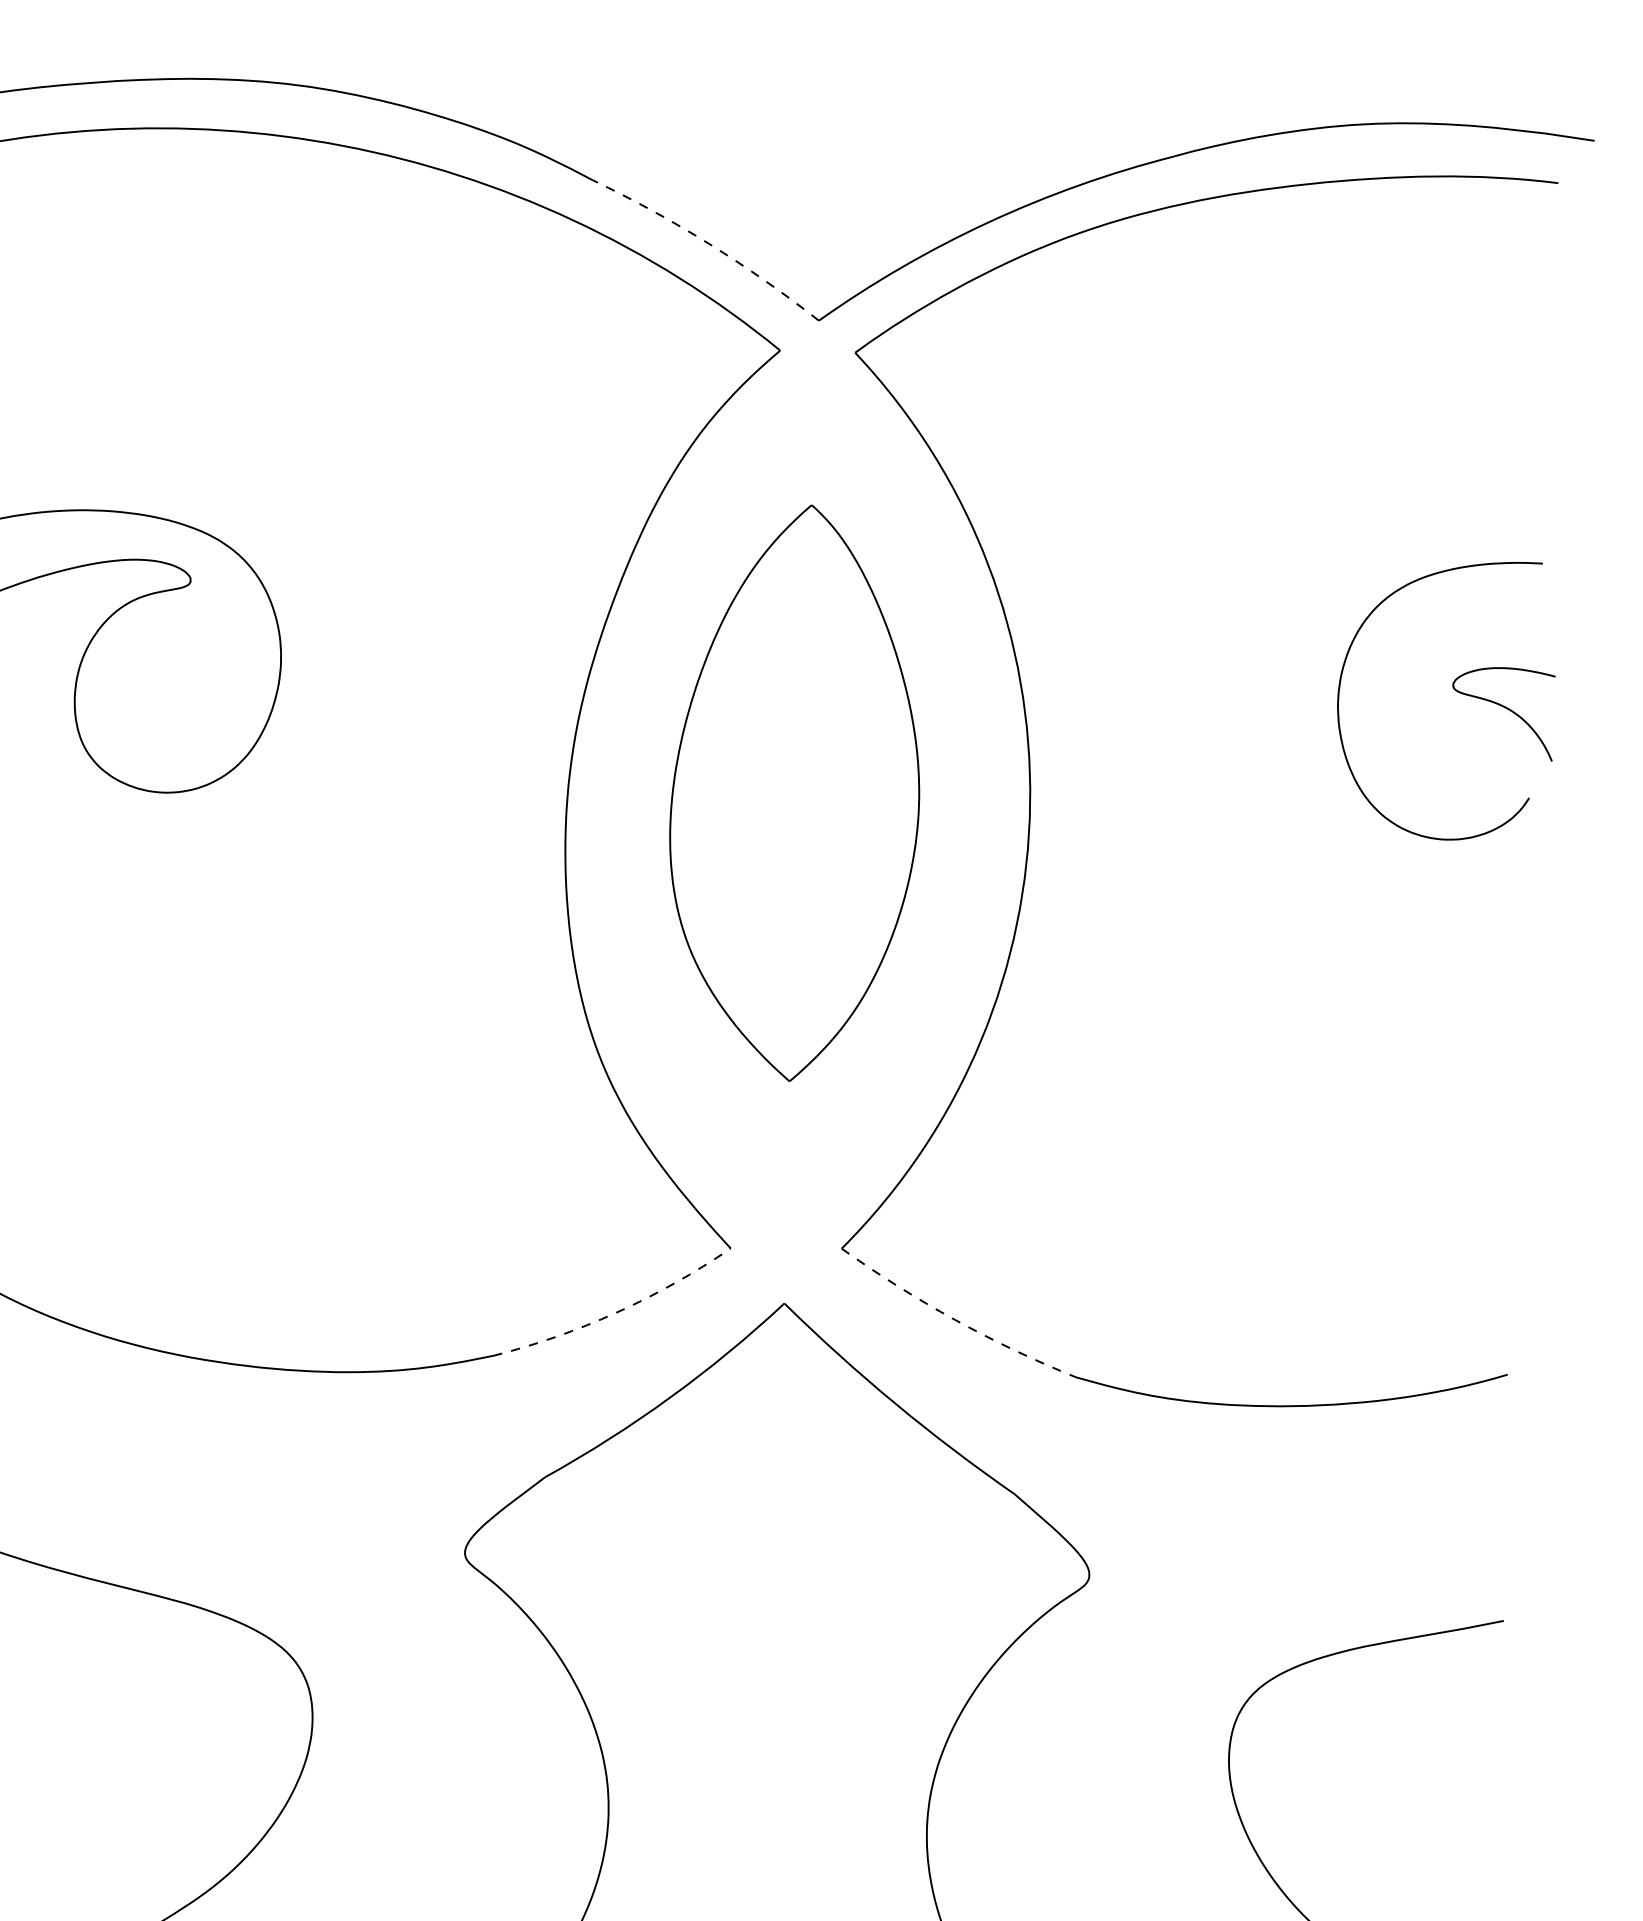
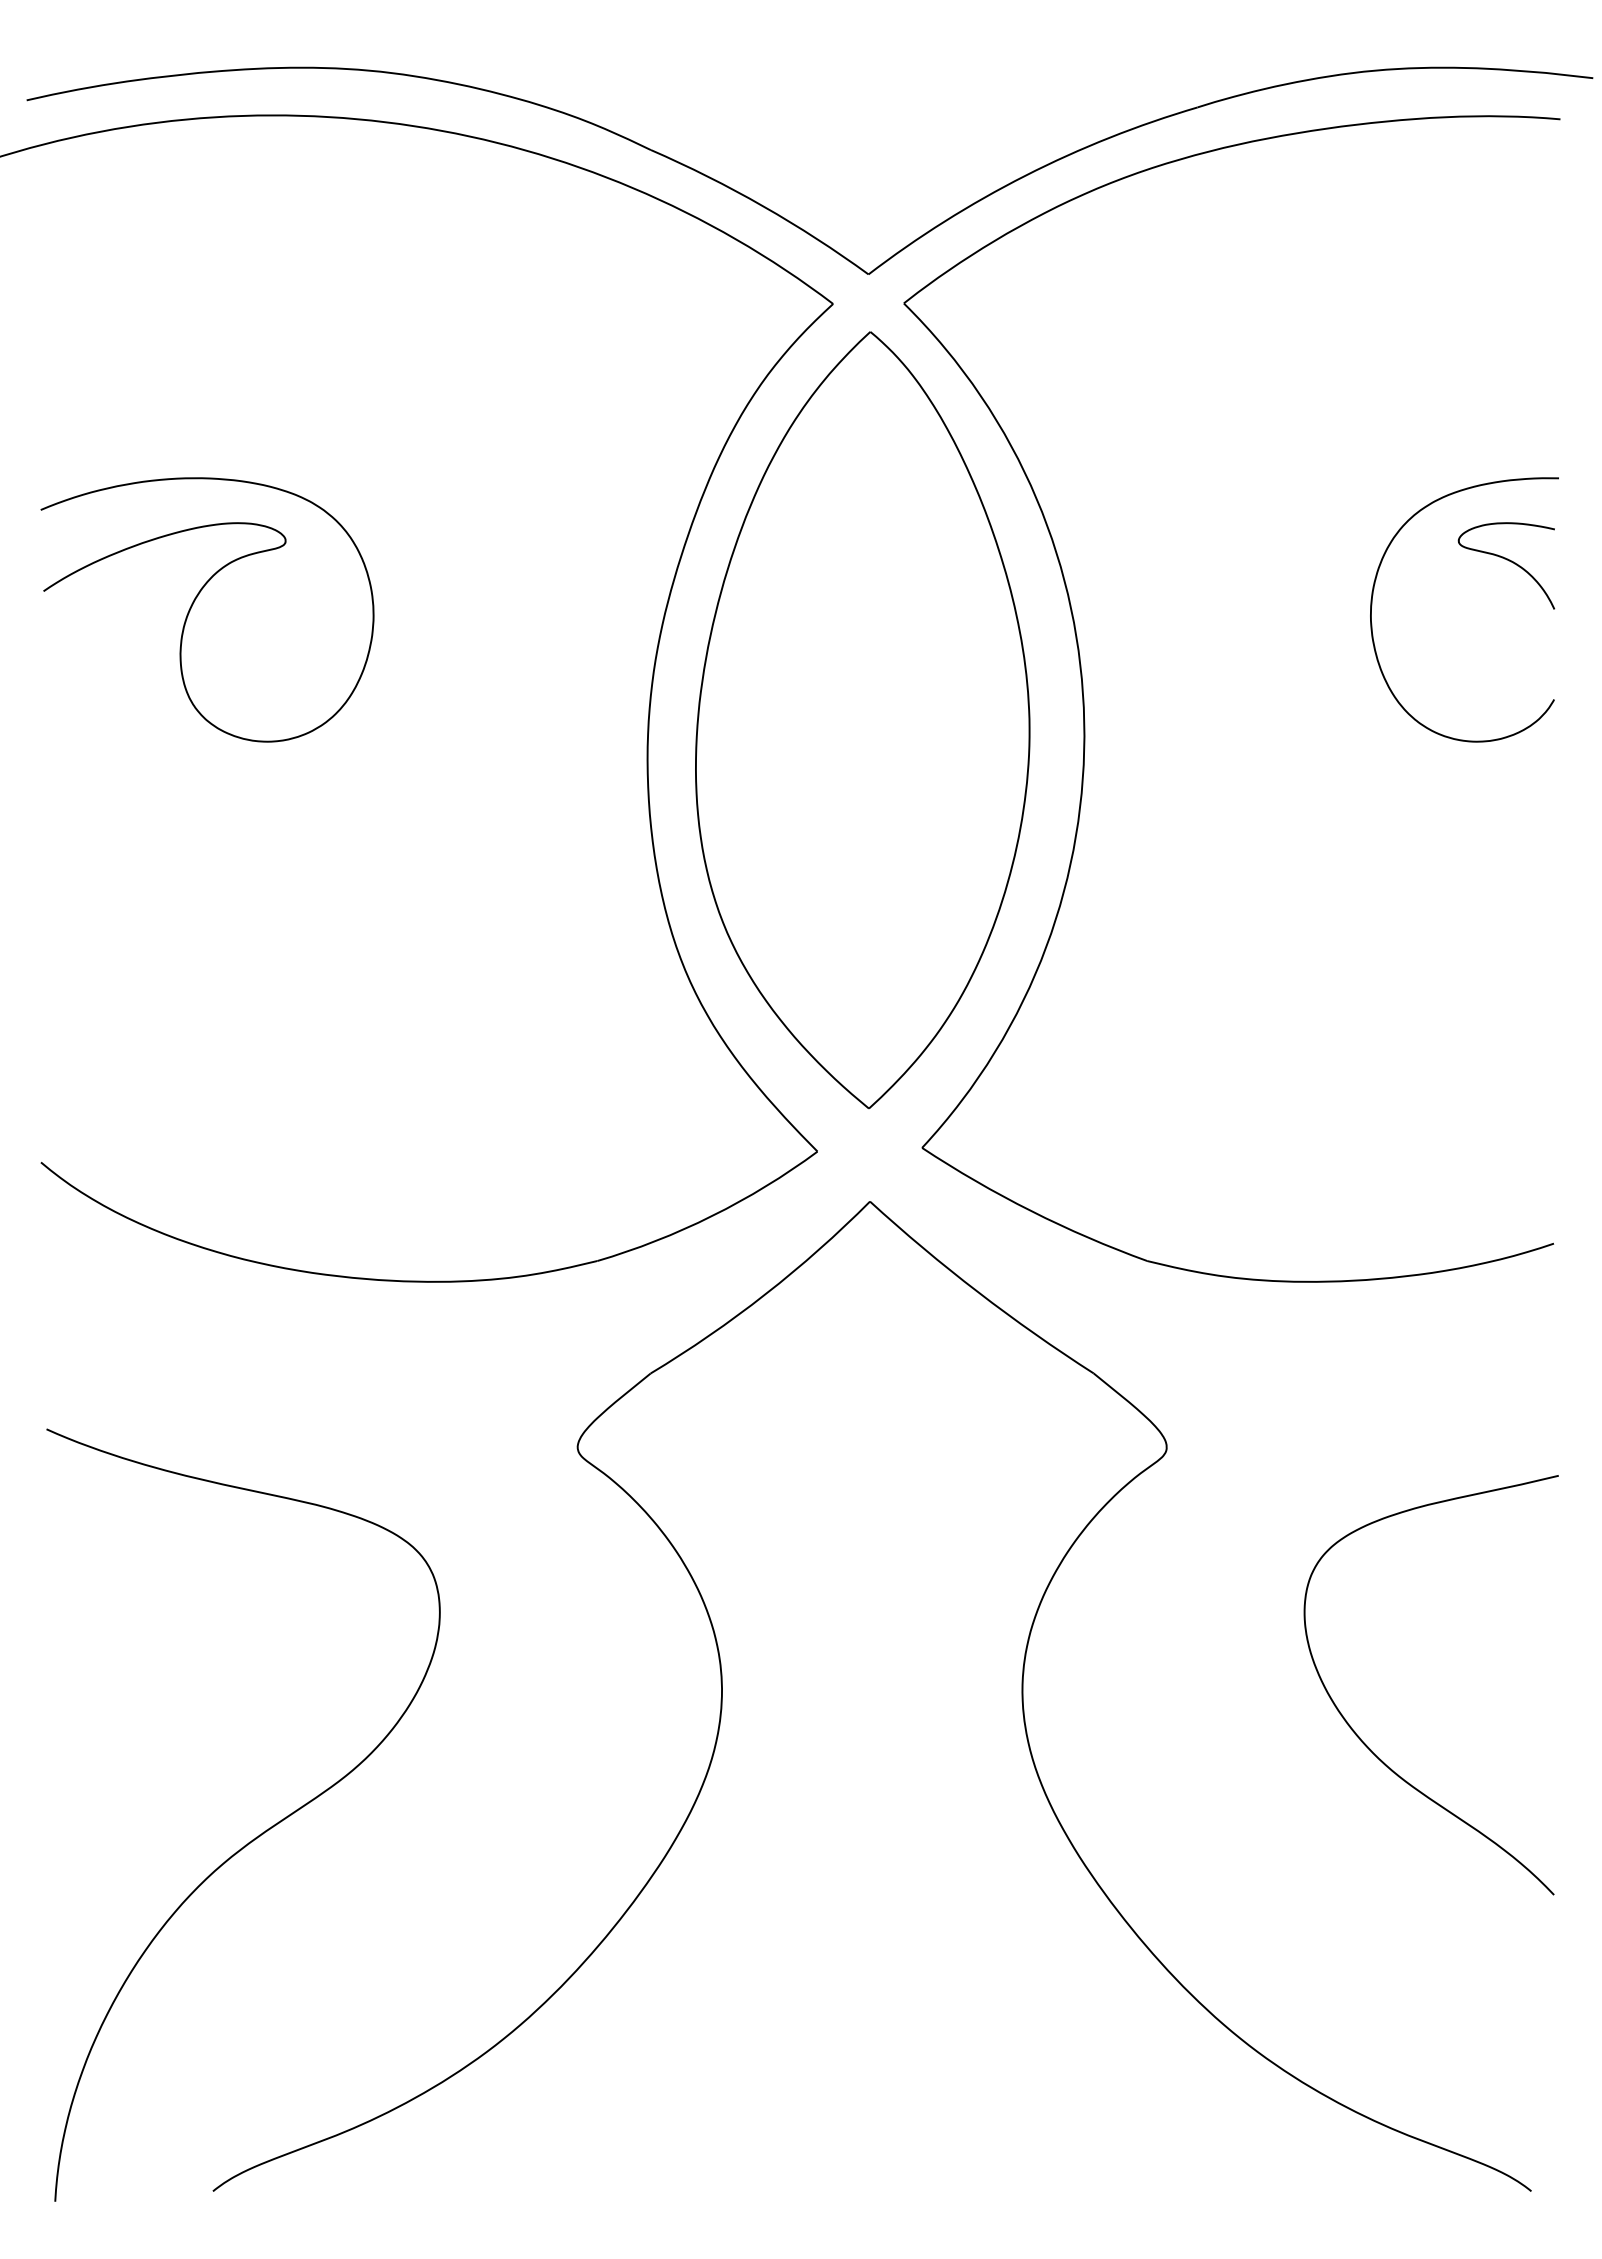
arc: (710, 244) -> (763, 206), dashed -> solid
curve: (1503, 707) -> (1506, 560), moved
part: (795, 793) -> (862, 720), size x1.43
arc: (616, 1312) -> (712, 1215), dashed -> solid
arc: (955, 1320) -> (1031, 1211), dashed -> solid

